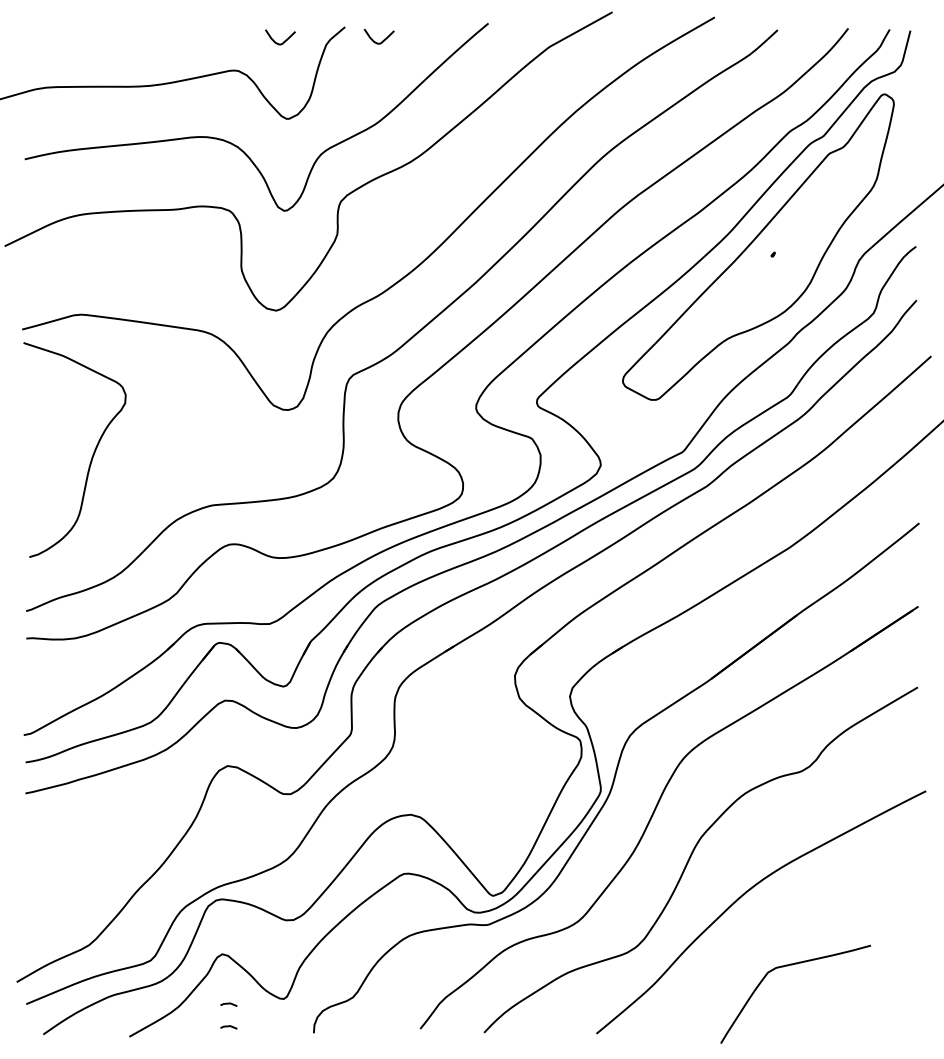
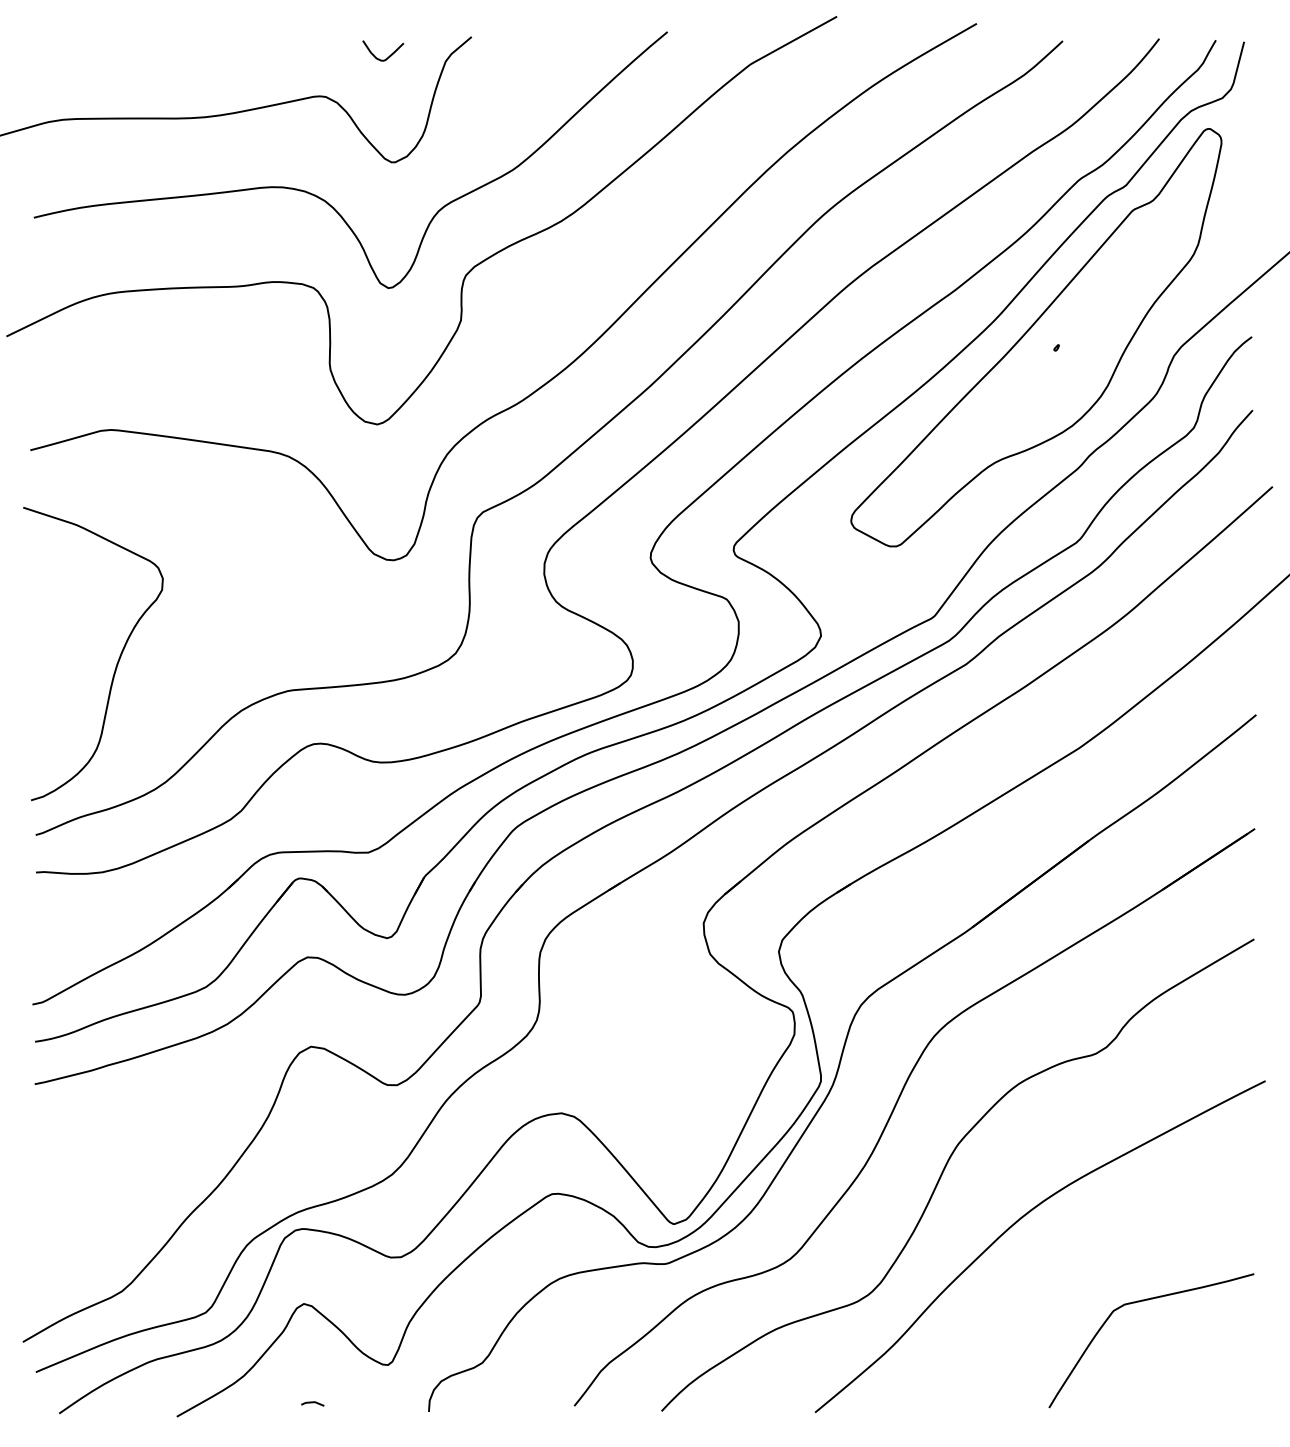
curve: (383, 39) -> (524, 54), removed
curve: (92, 454) -> (117, 660), moved
curve: (790, 965) -> (1144, 1301), moved
line: (228, 1004) -> (312, 1372), removed

